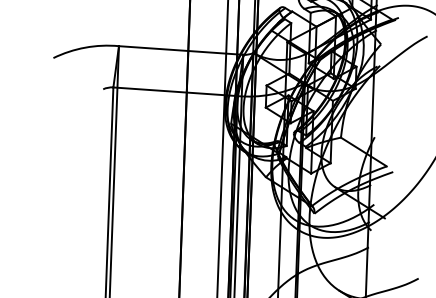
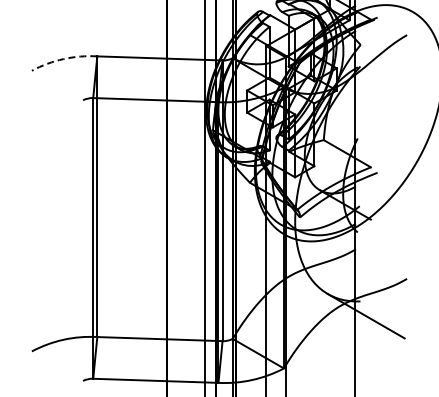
arc: (85, 48) -> (63, 59), solid -> dashed

